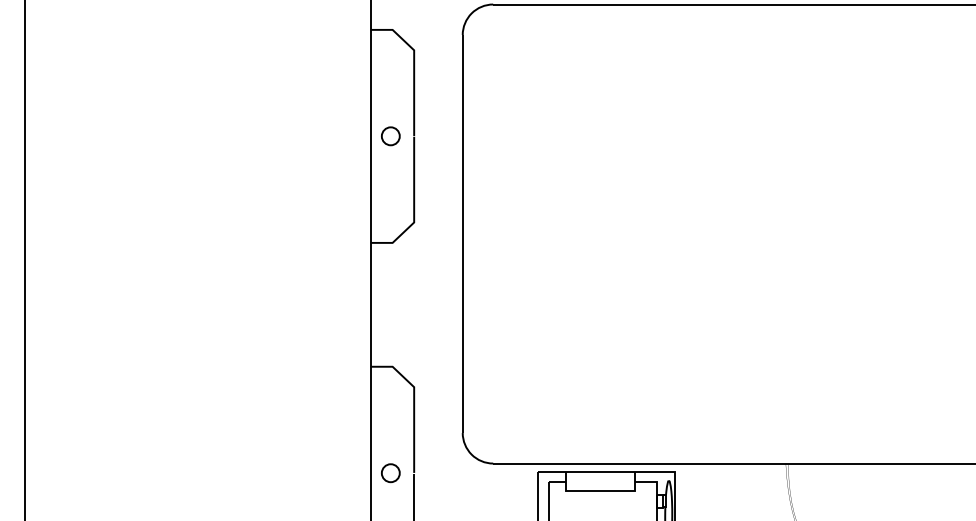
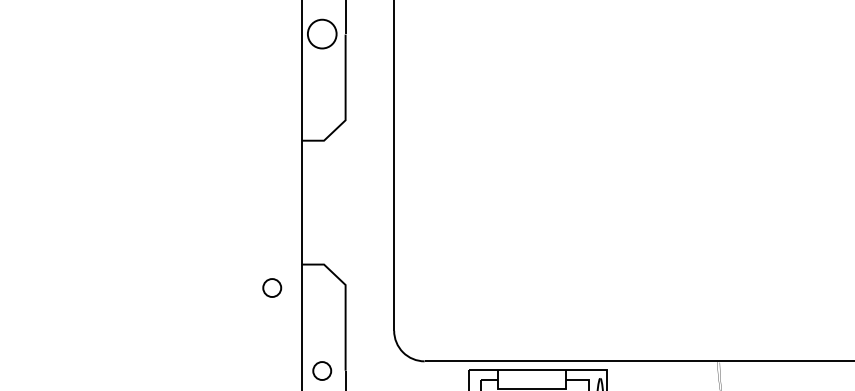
circle: (390, 136) -> (321, 34), size x1.6
circle: (340, 390) -> (271, 288), added

